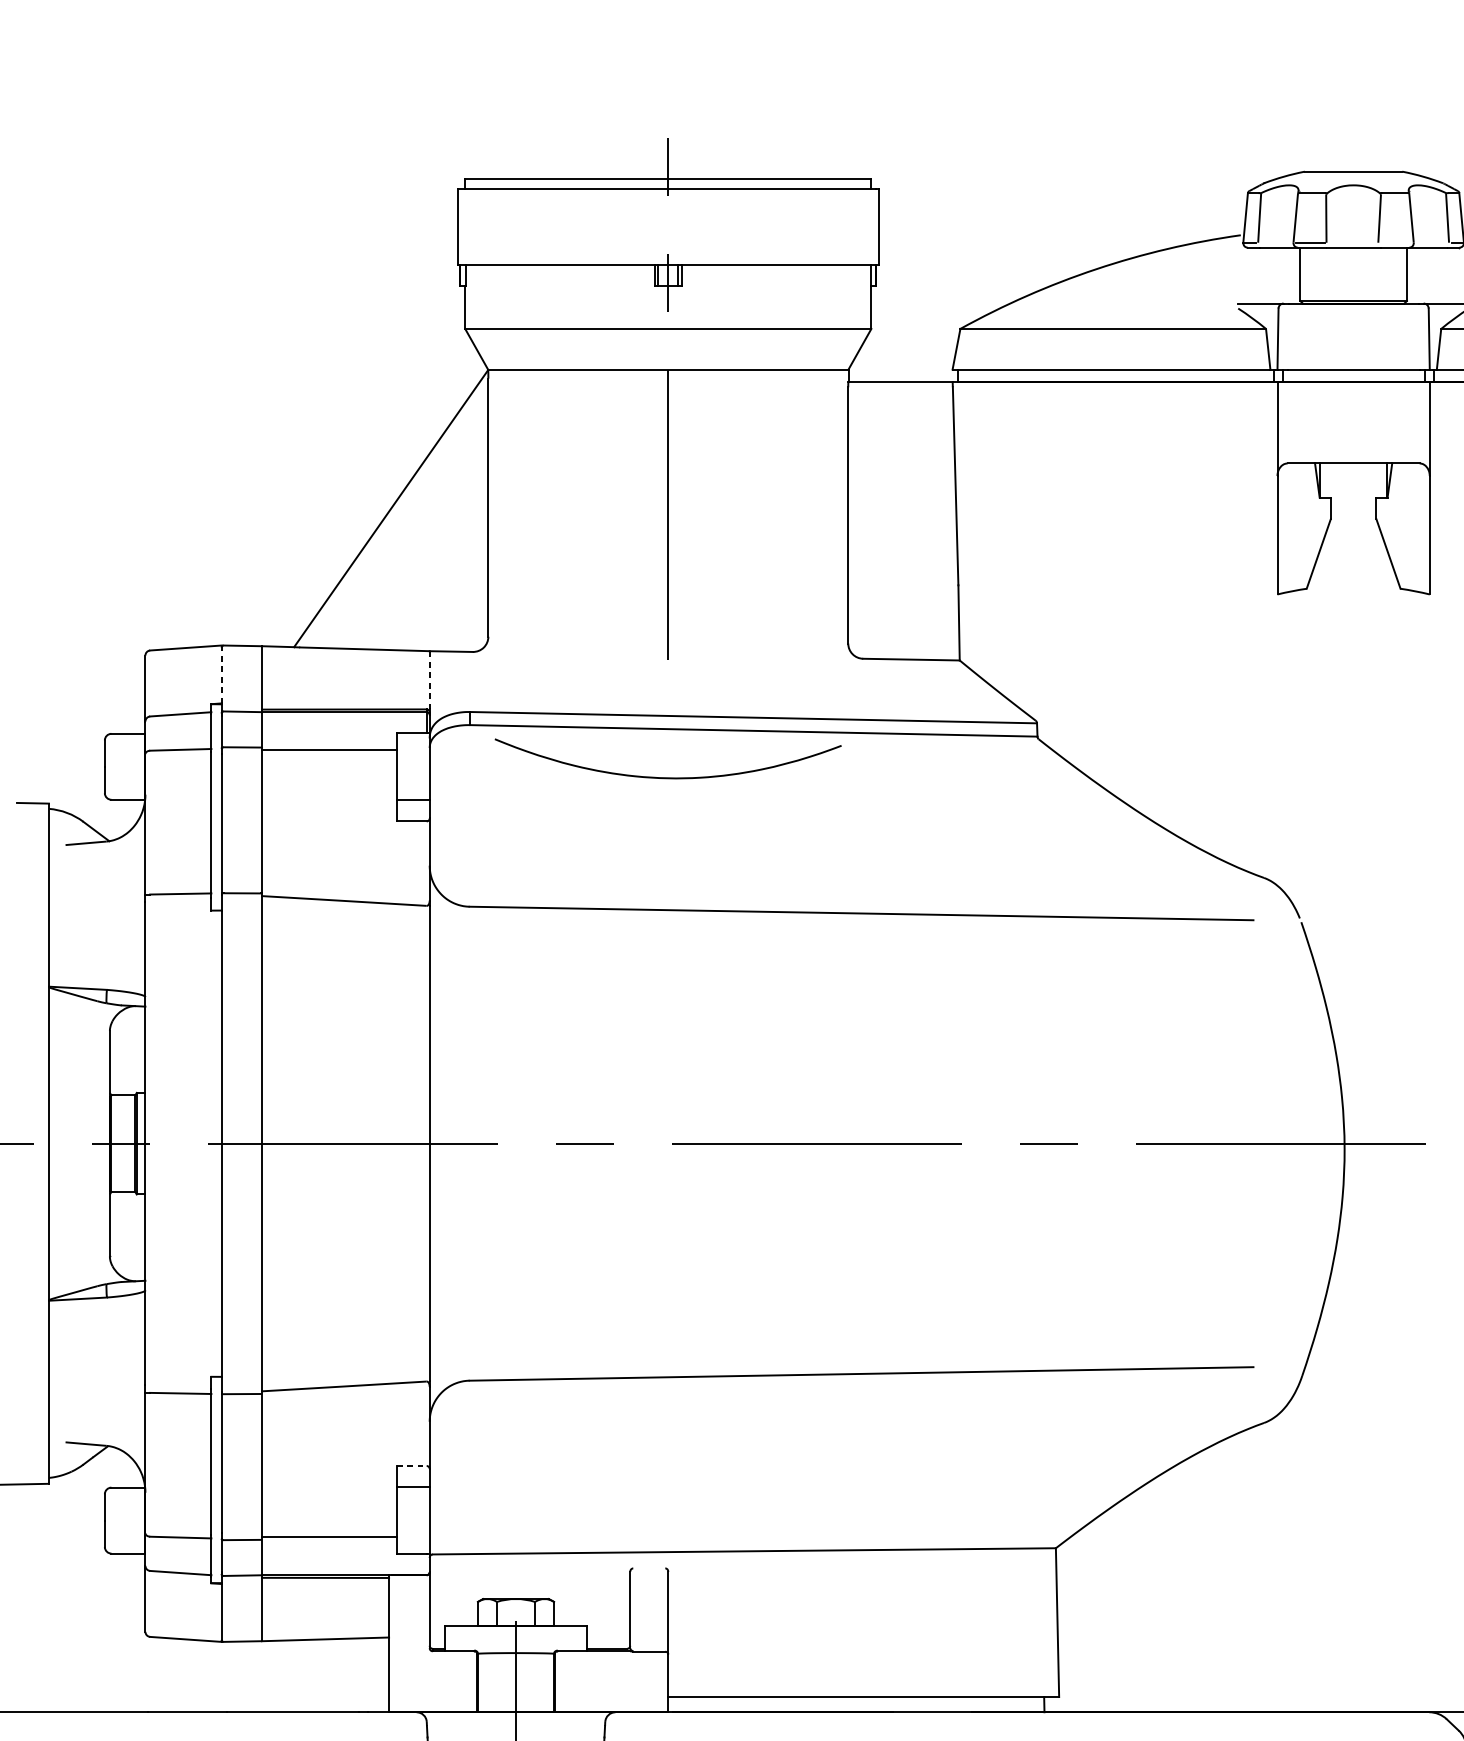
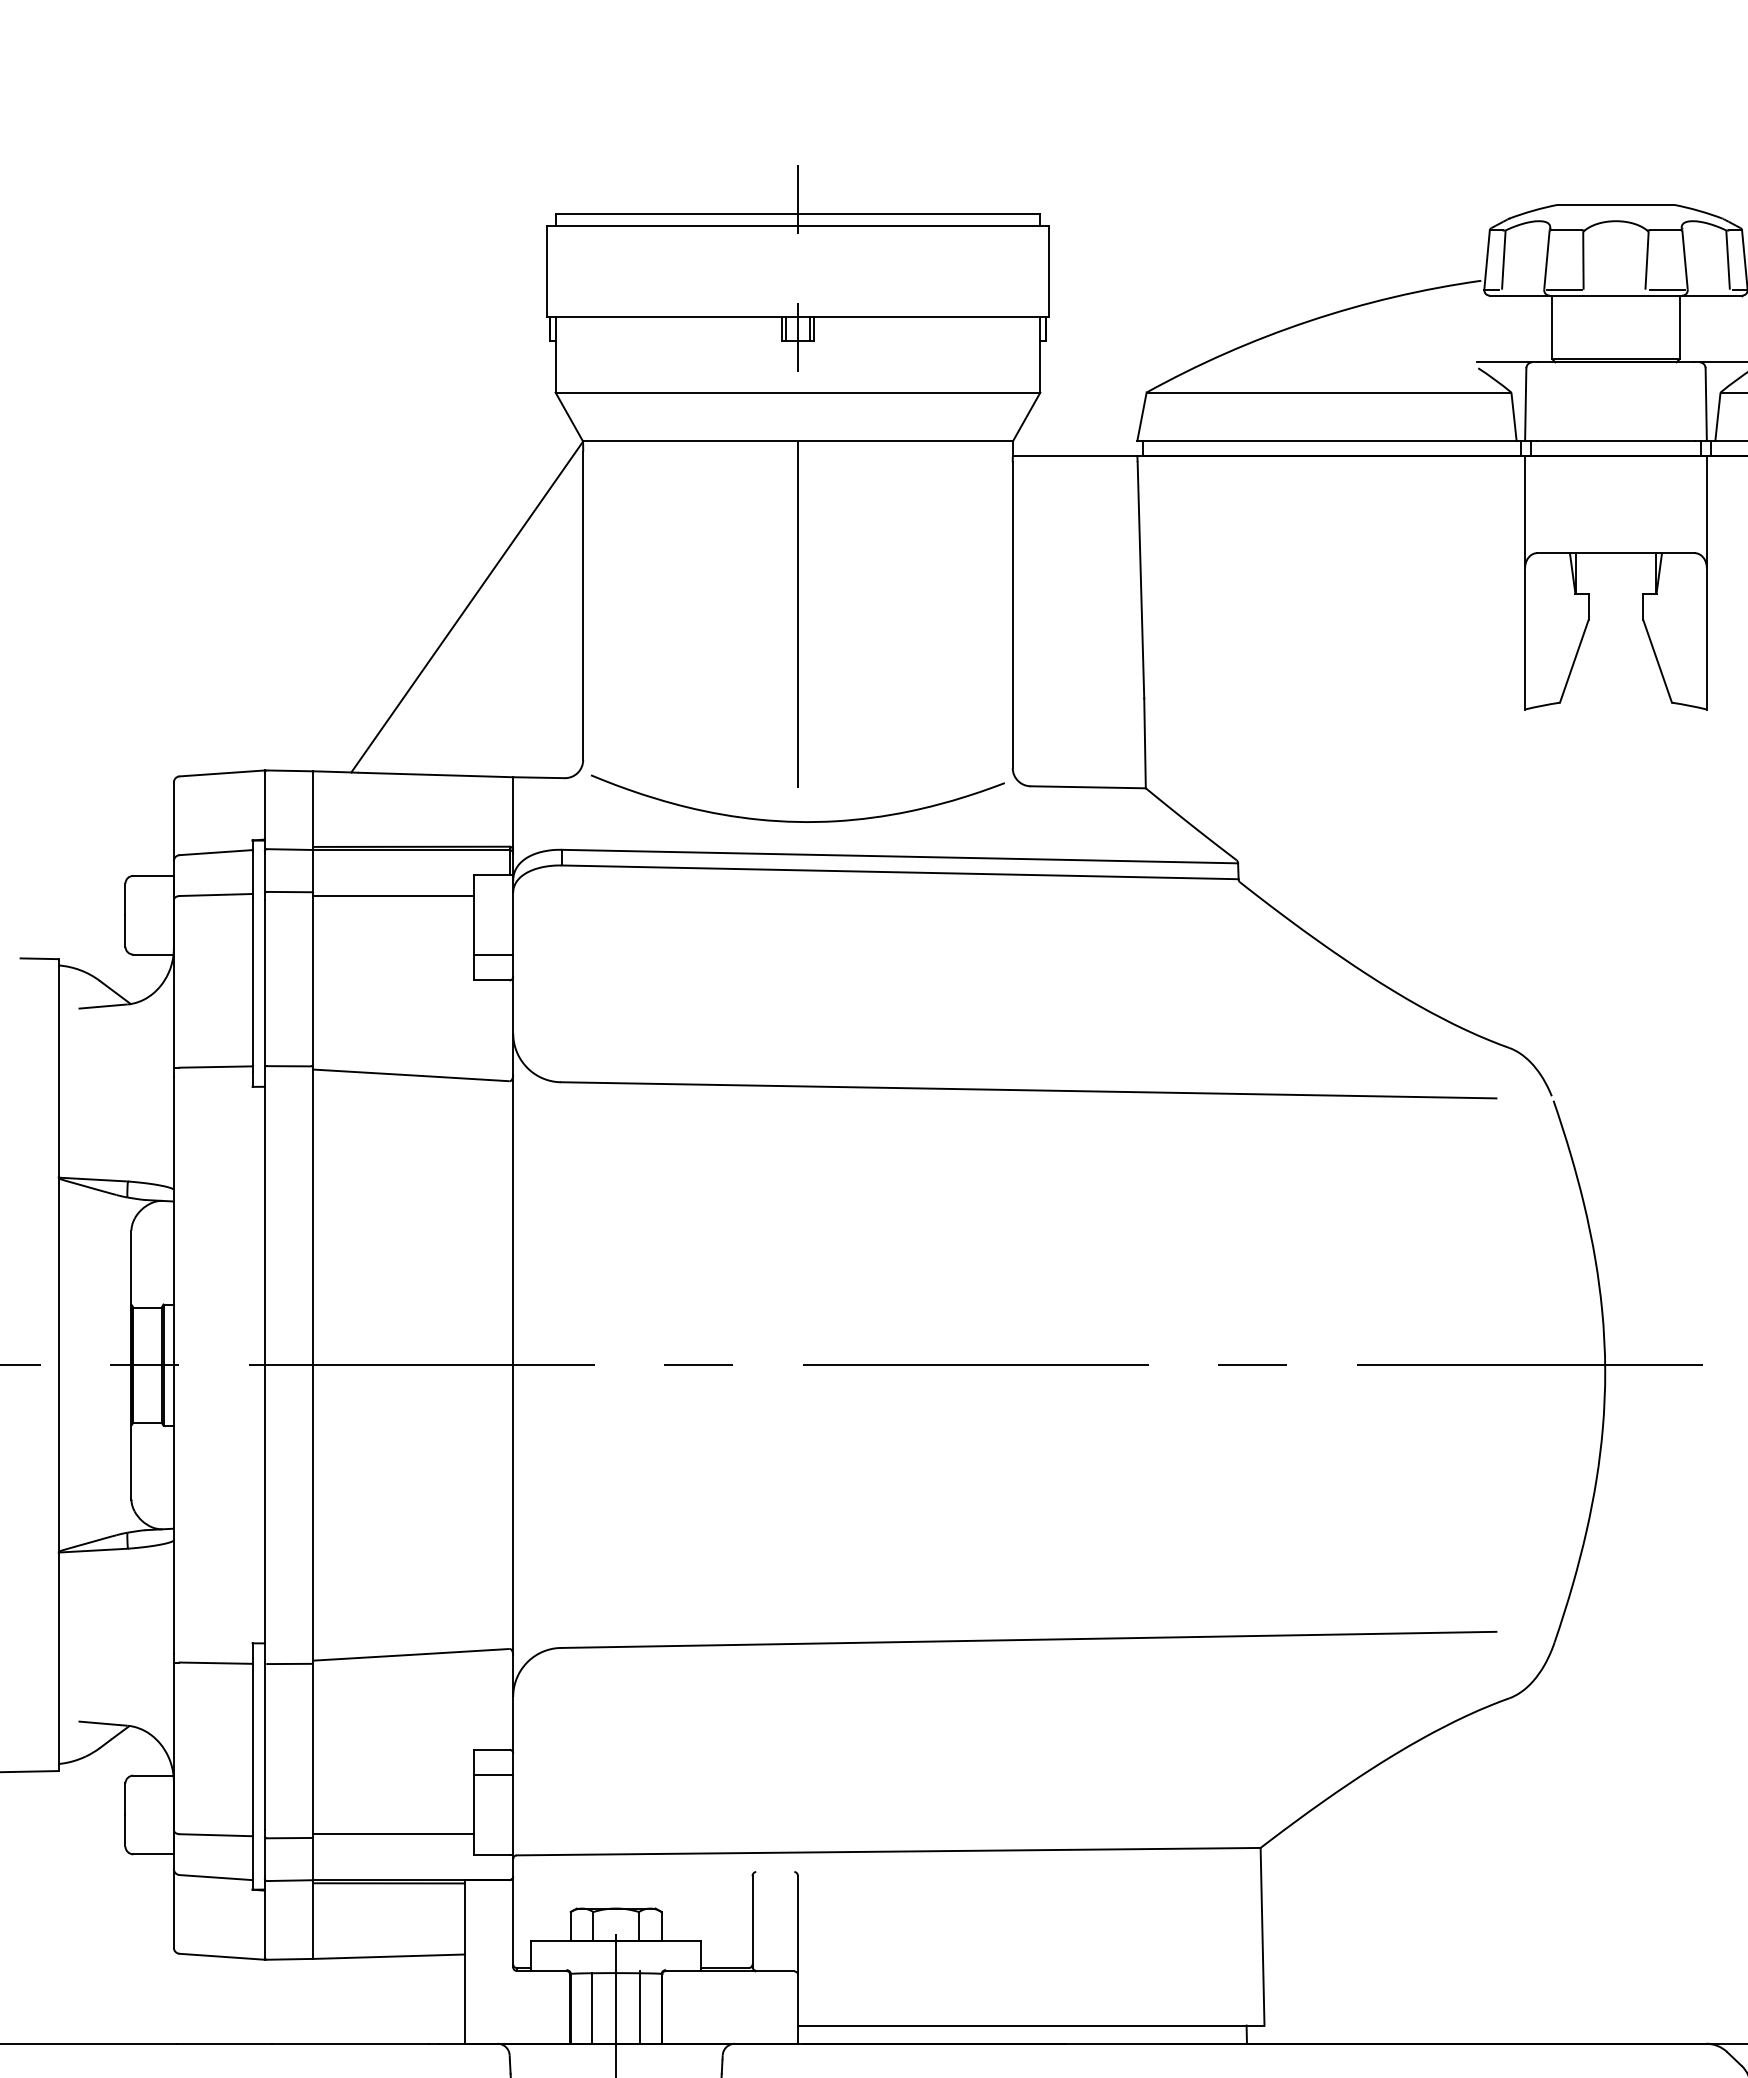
line: (1395, 242) -> (1666, 289), added
line: (221, 674) -> (264, 805), dashed -> solid
line: (429, 679) -> (513, 811), dashed -> solid
curve: (664, 777) -> (793, 820), moved
line: (411, 1465) -> (491, 1749), dashed -> solid
line: (536, 1681) -> (640, 2006), added
line: (495, 1682) -> (591, 2008), added

